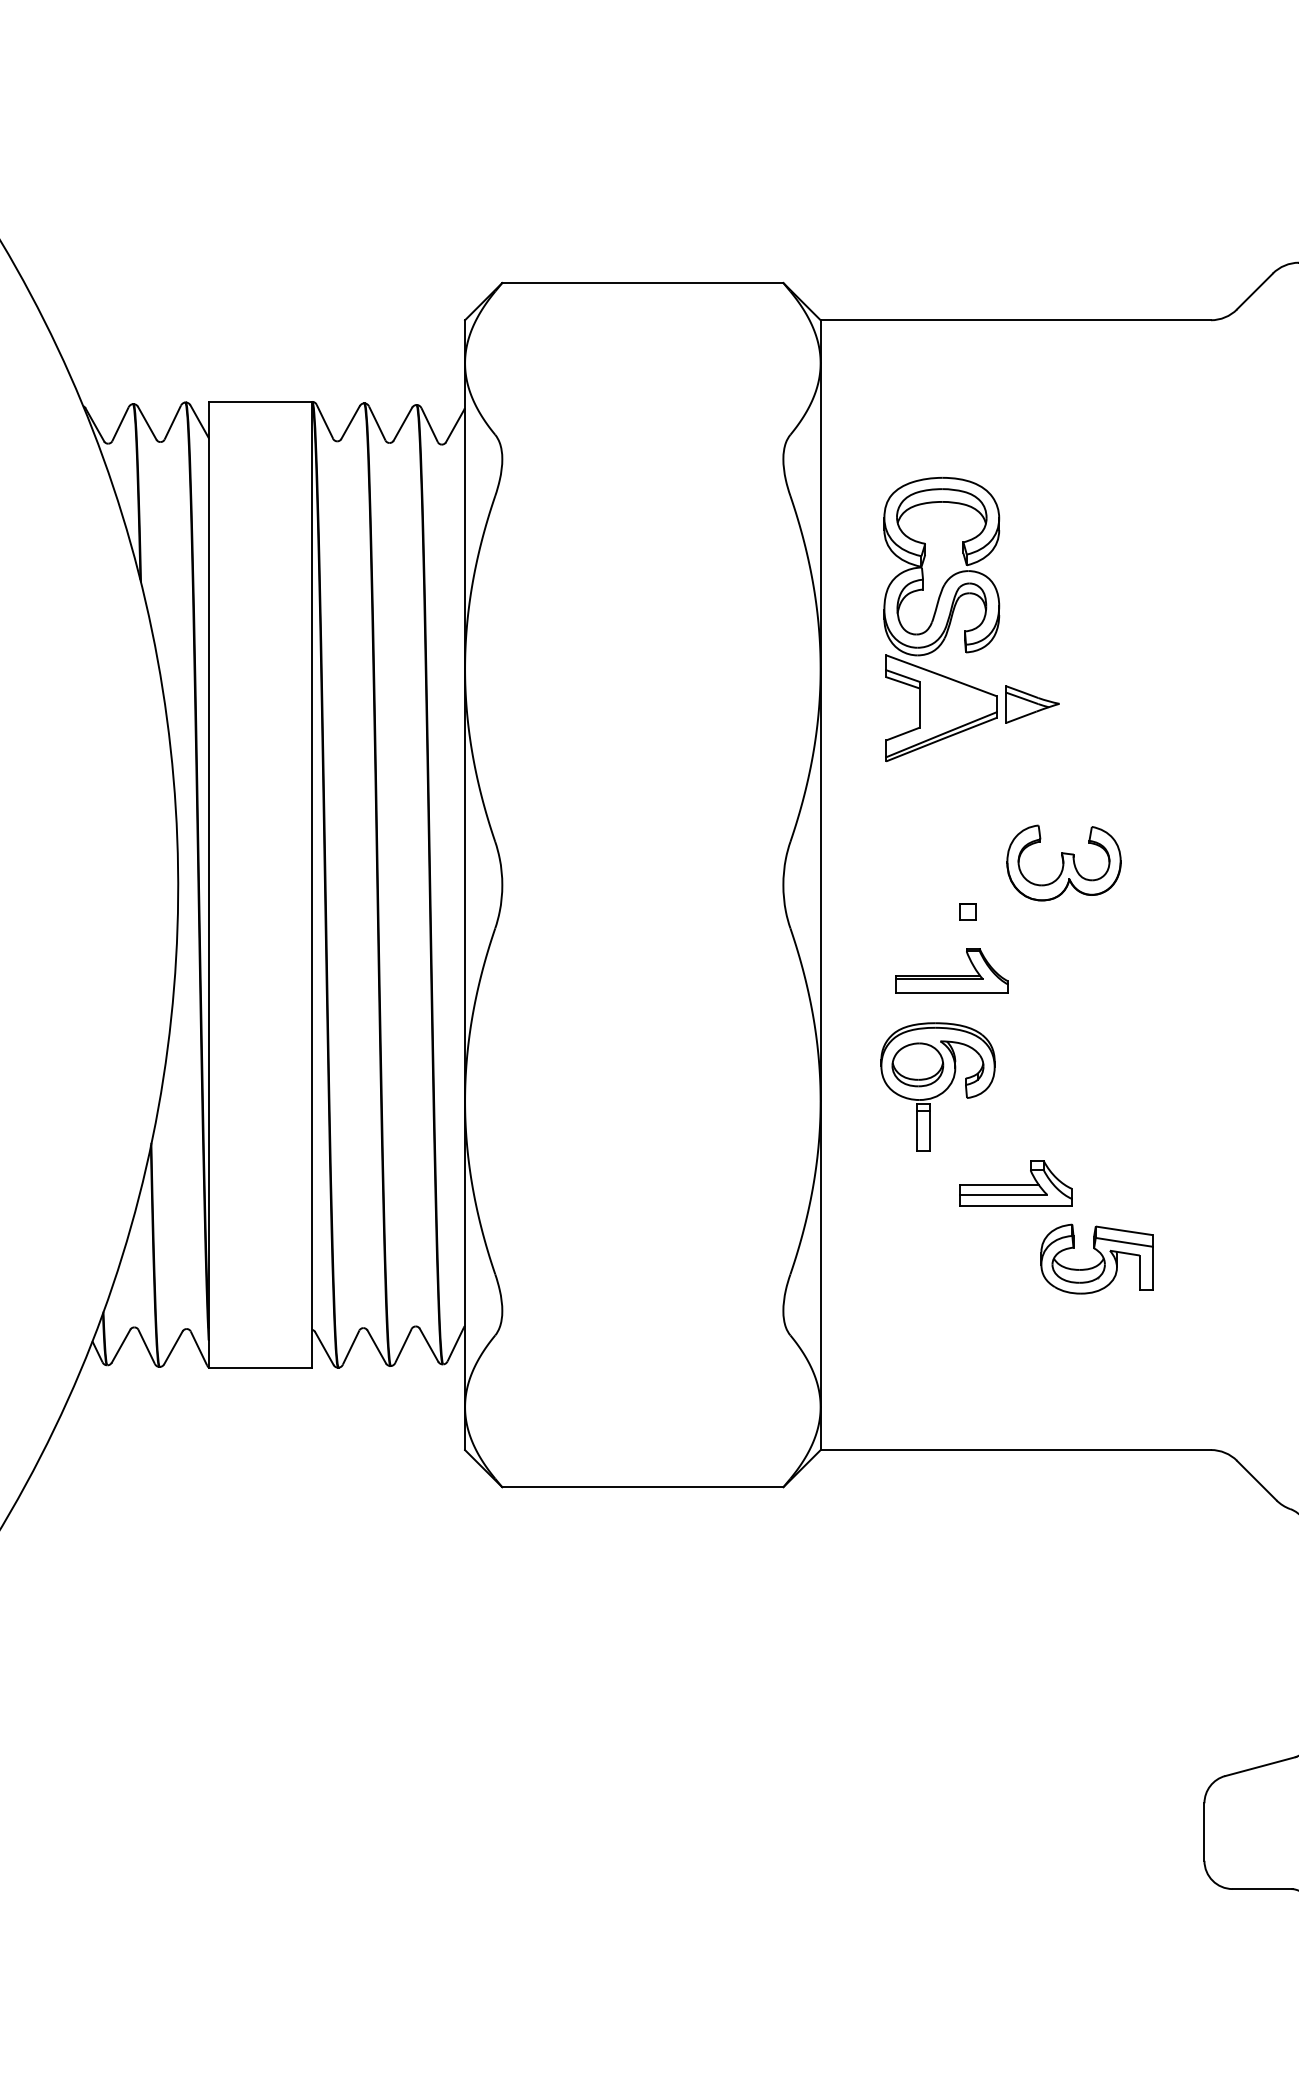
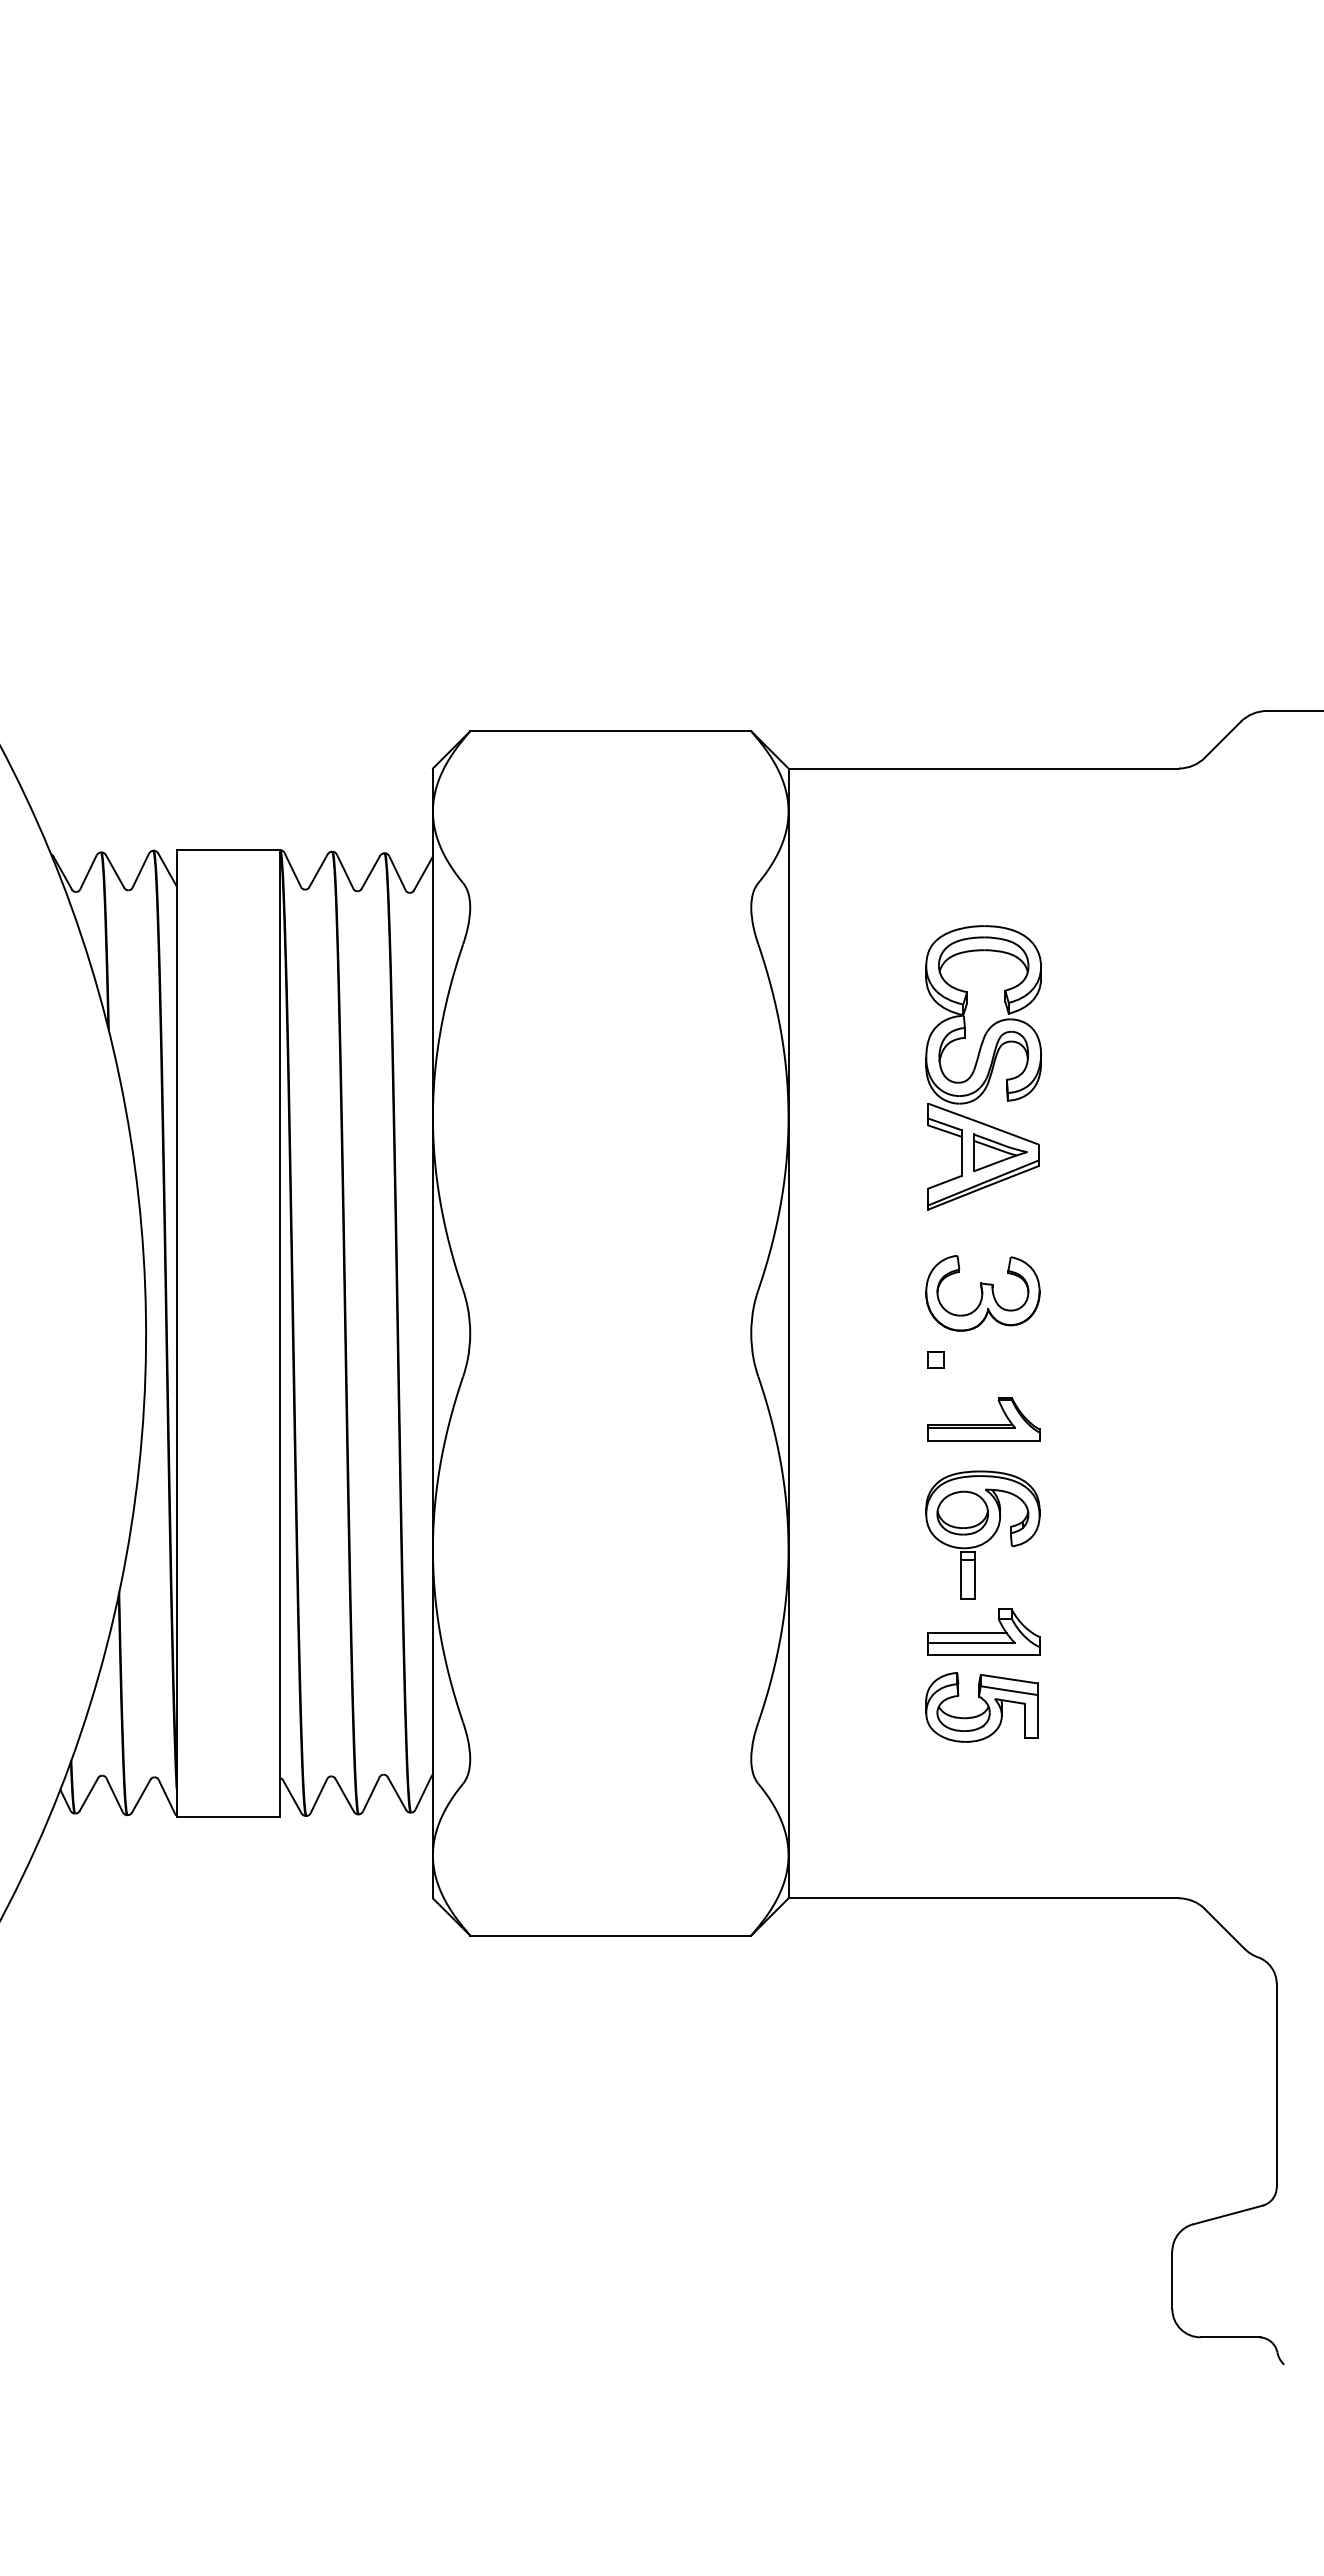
part: (941, 619) -> (983, 1067), moved
part: (1063, 863) -> (982, 1293), moved
part: (951, 971) -> (983, 1419), moved
part: (937, 1086) -> (982, 1534), moved
part: (1096, 1259) -> (981, 1707), moved

